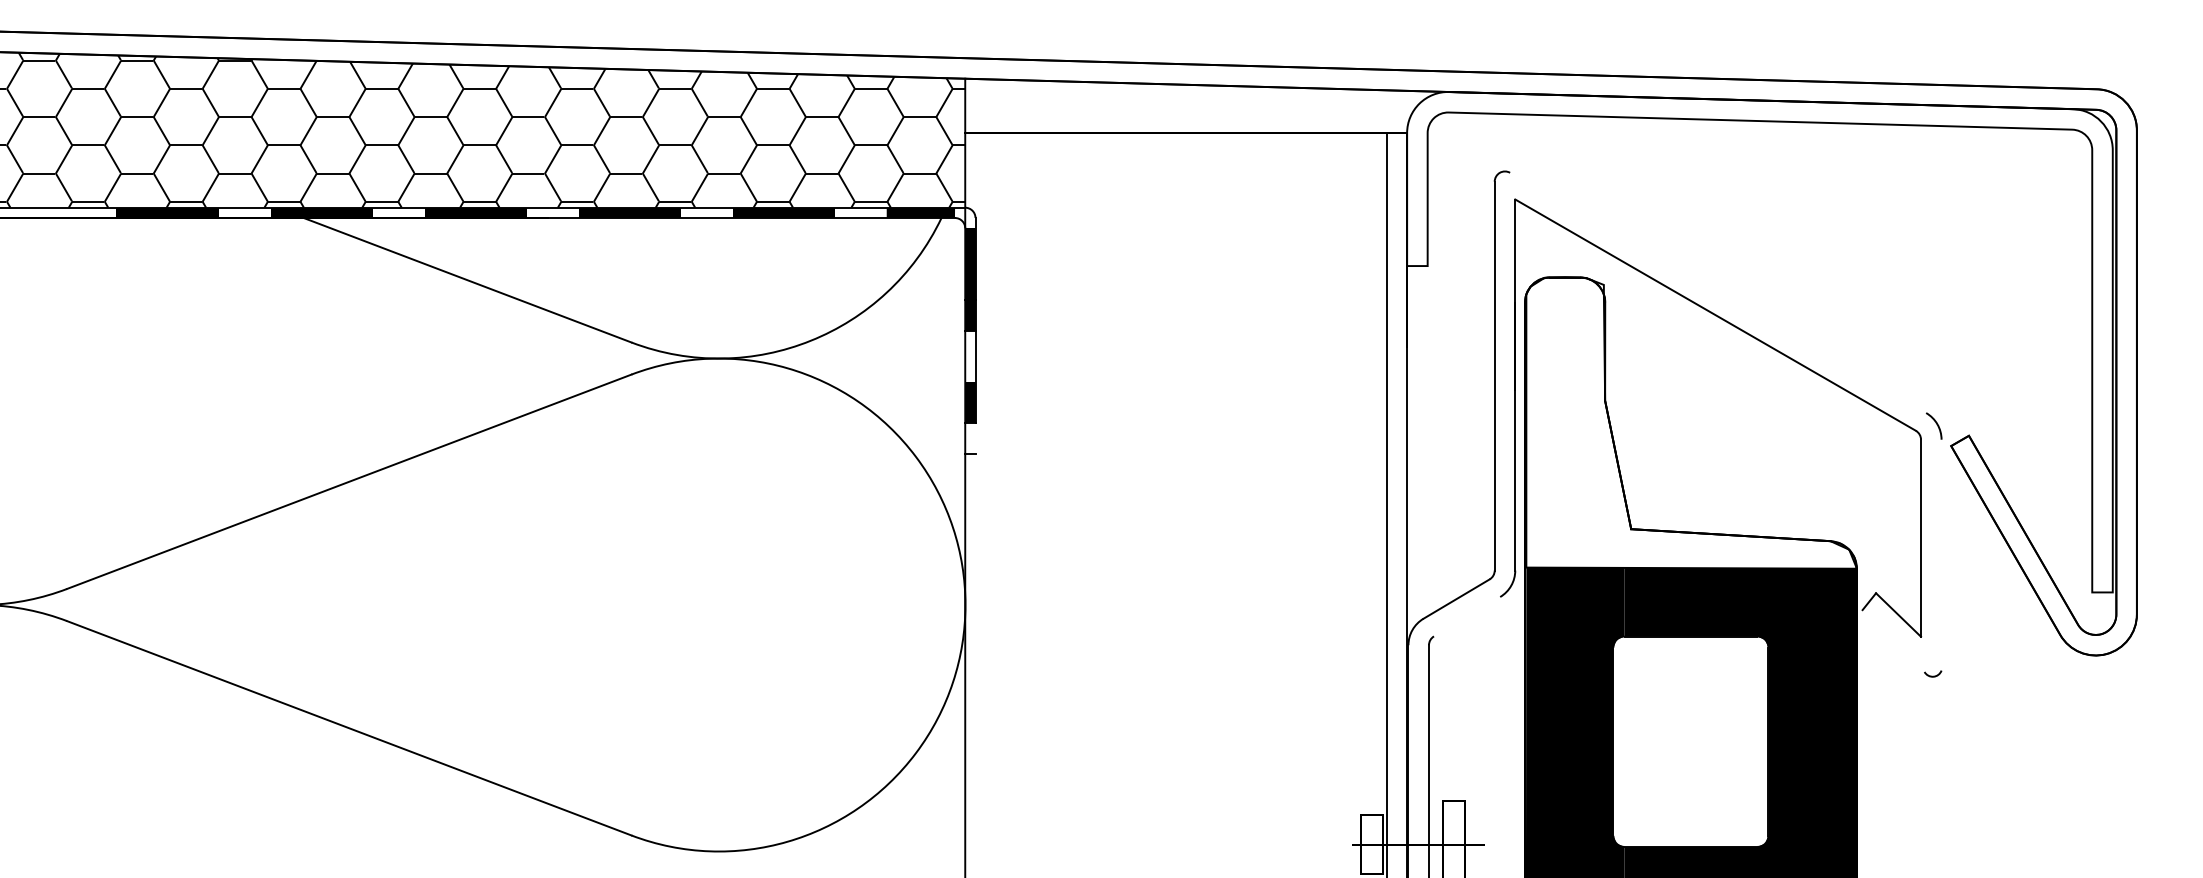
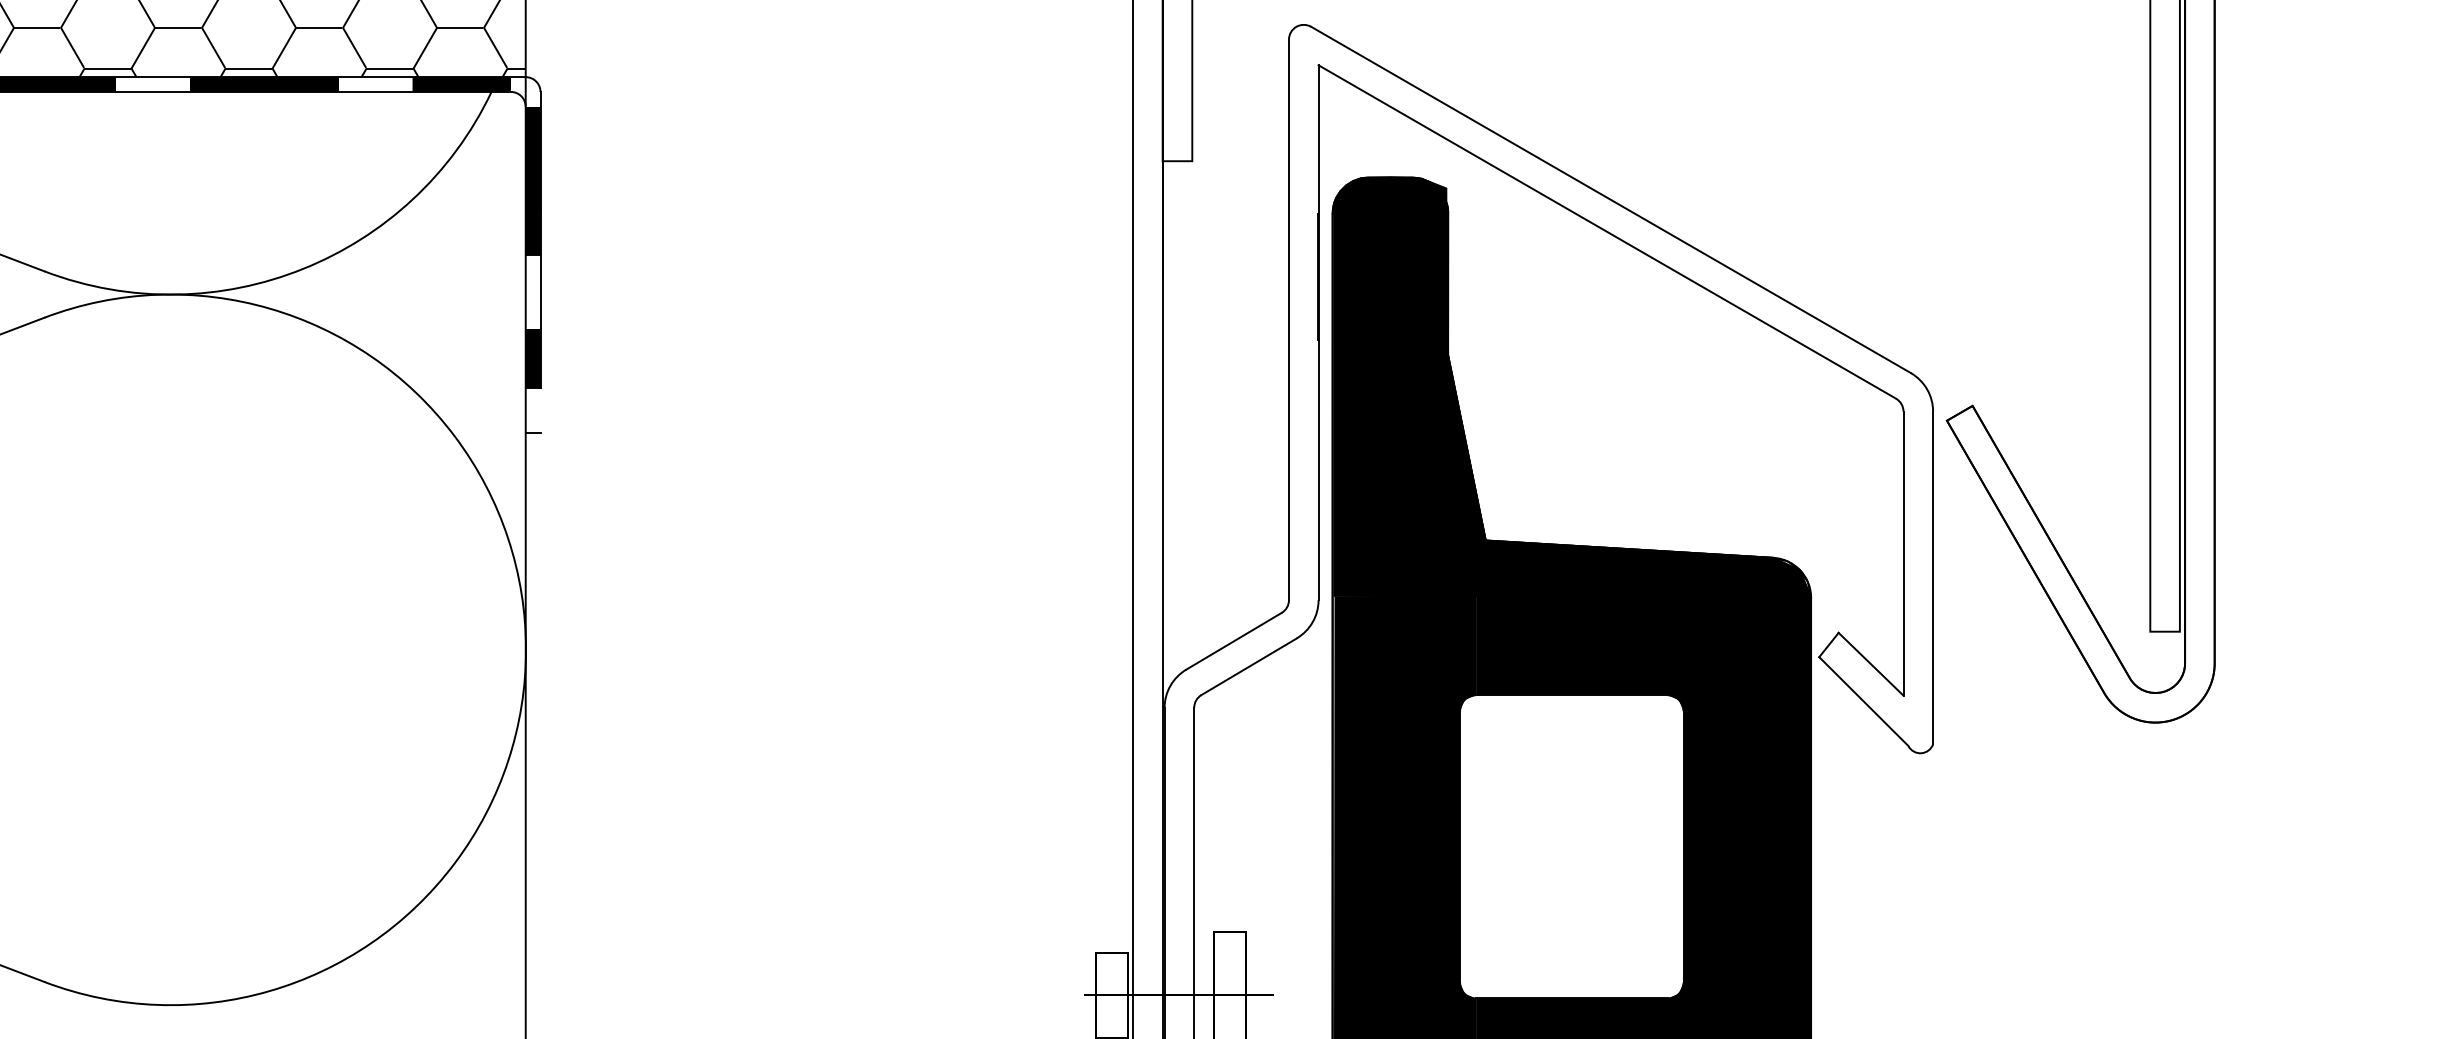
line: (1718, 292) -> (1611, 199), added
fill: (1691, 422) -> (1572, 386), added
line: (1941, 554) -> (1932, 577), added
line: (1467, 616) -> (1249, 666), added
line: (1893, 640) -> (1863, 700), added

